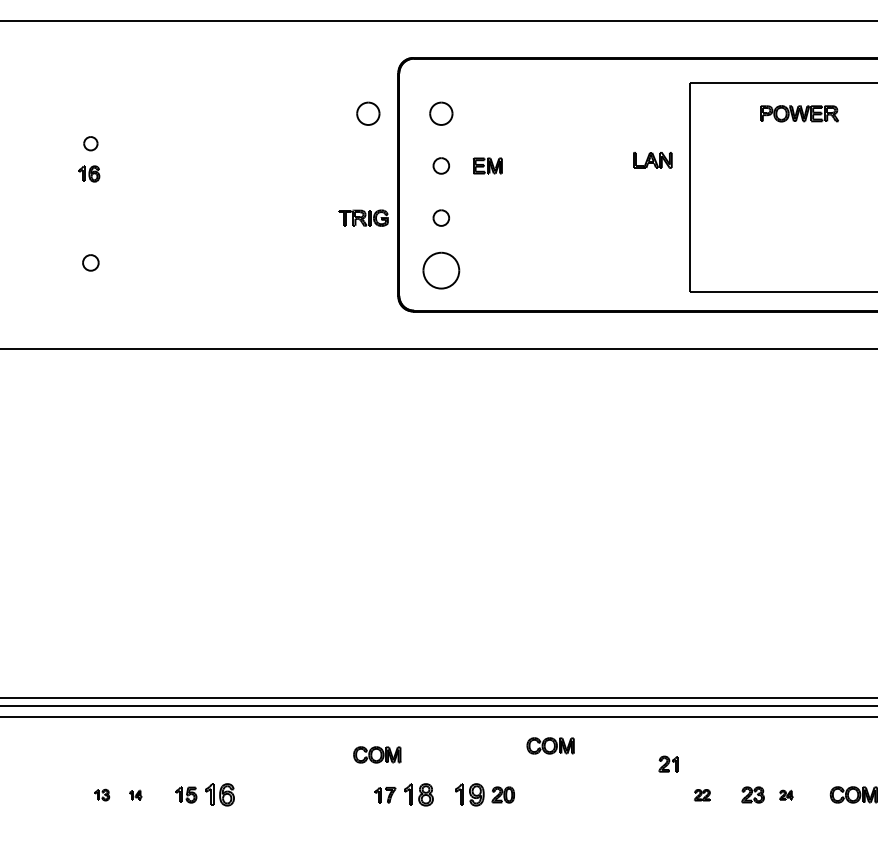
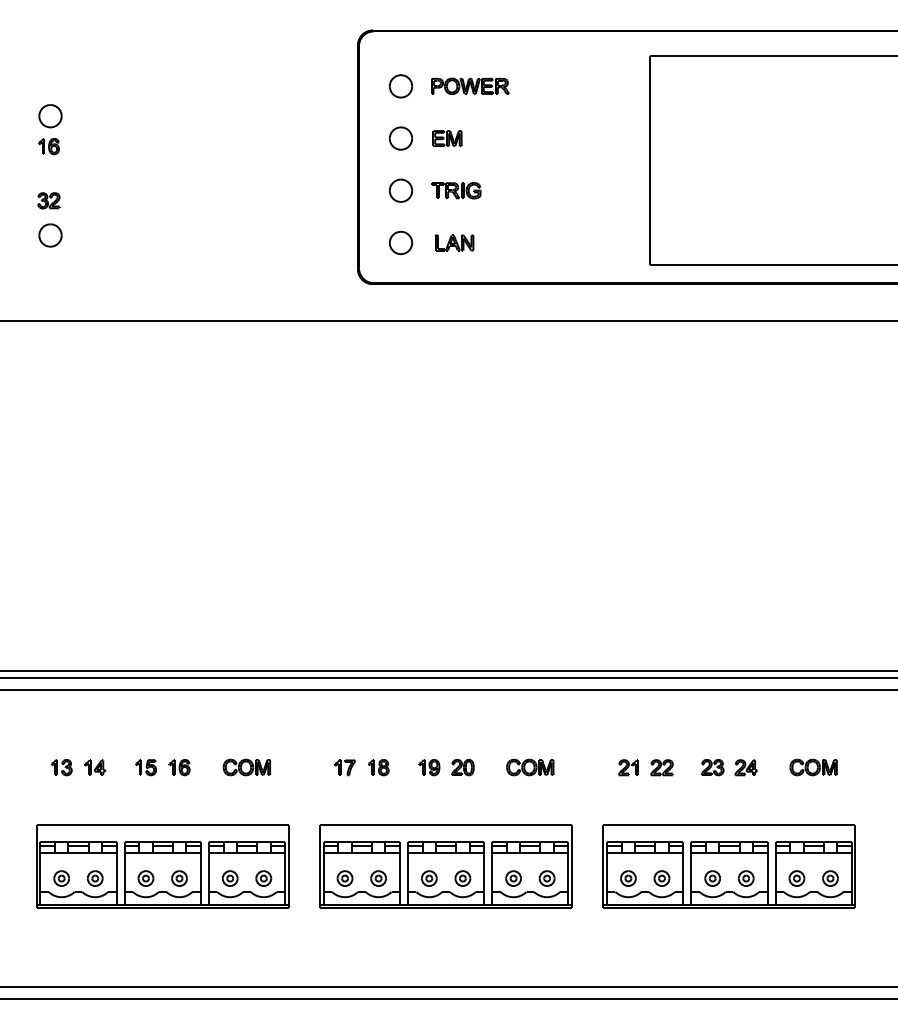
part: (799, 112) -> (470, 85), moved
part: (367, 113) -> (327, 86), removed
part: (90, 143) -> (50, 116), size x1.67
part: (652, 159) -> (454, 242), moved
part: (440, 165) -> (400, 138), size x1.43
part: (363, 217) -> (456, 190), moved
part: (440, 217) -> (400, 190), size x1.43
part: (88, 227) -> (48, 200), added
part: (90, 262) -> (50, 235), size x1.43
part: (440, 269) -> (400, 242), size x0.62
part: (550, 745) -> (530, 767), moved
part: (376, 754) -> (246, 767), moved
part: (668, 763) -> (628, 767), moved
part: (101, 794) -> (61, 767), size x1.43
part: (135, 794) -> (95, 767), size x1.67
part: (219, 794) -> (179, 767), size x0.71
part: (418, 794) -> (378, 767), size x0.71
part: (469, 794) -> (429, 767), size x0.71
part: (701, 794) -> (661, 767), size x1.43
part: (785, 794) -> (745, 767), size x1.67

